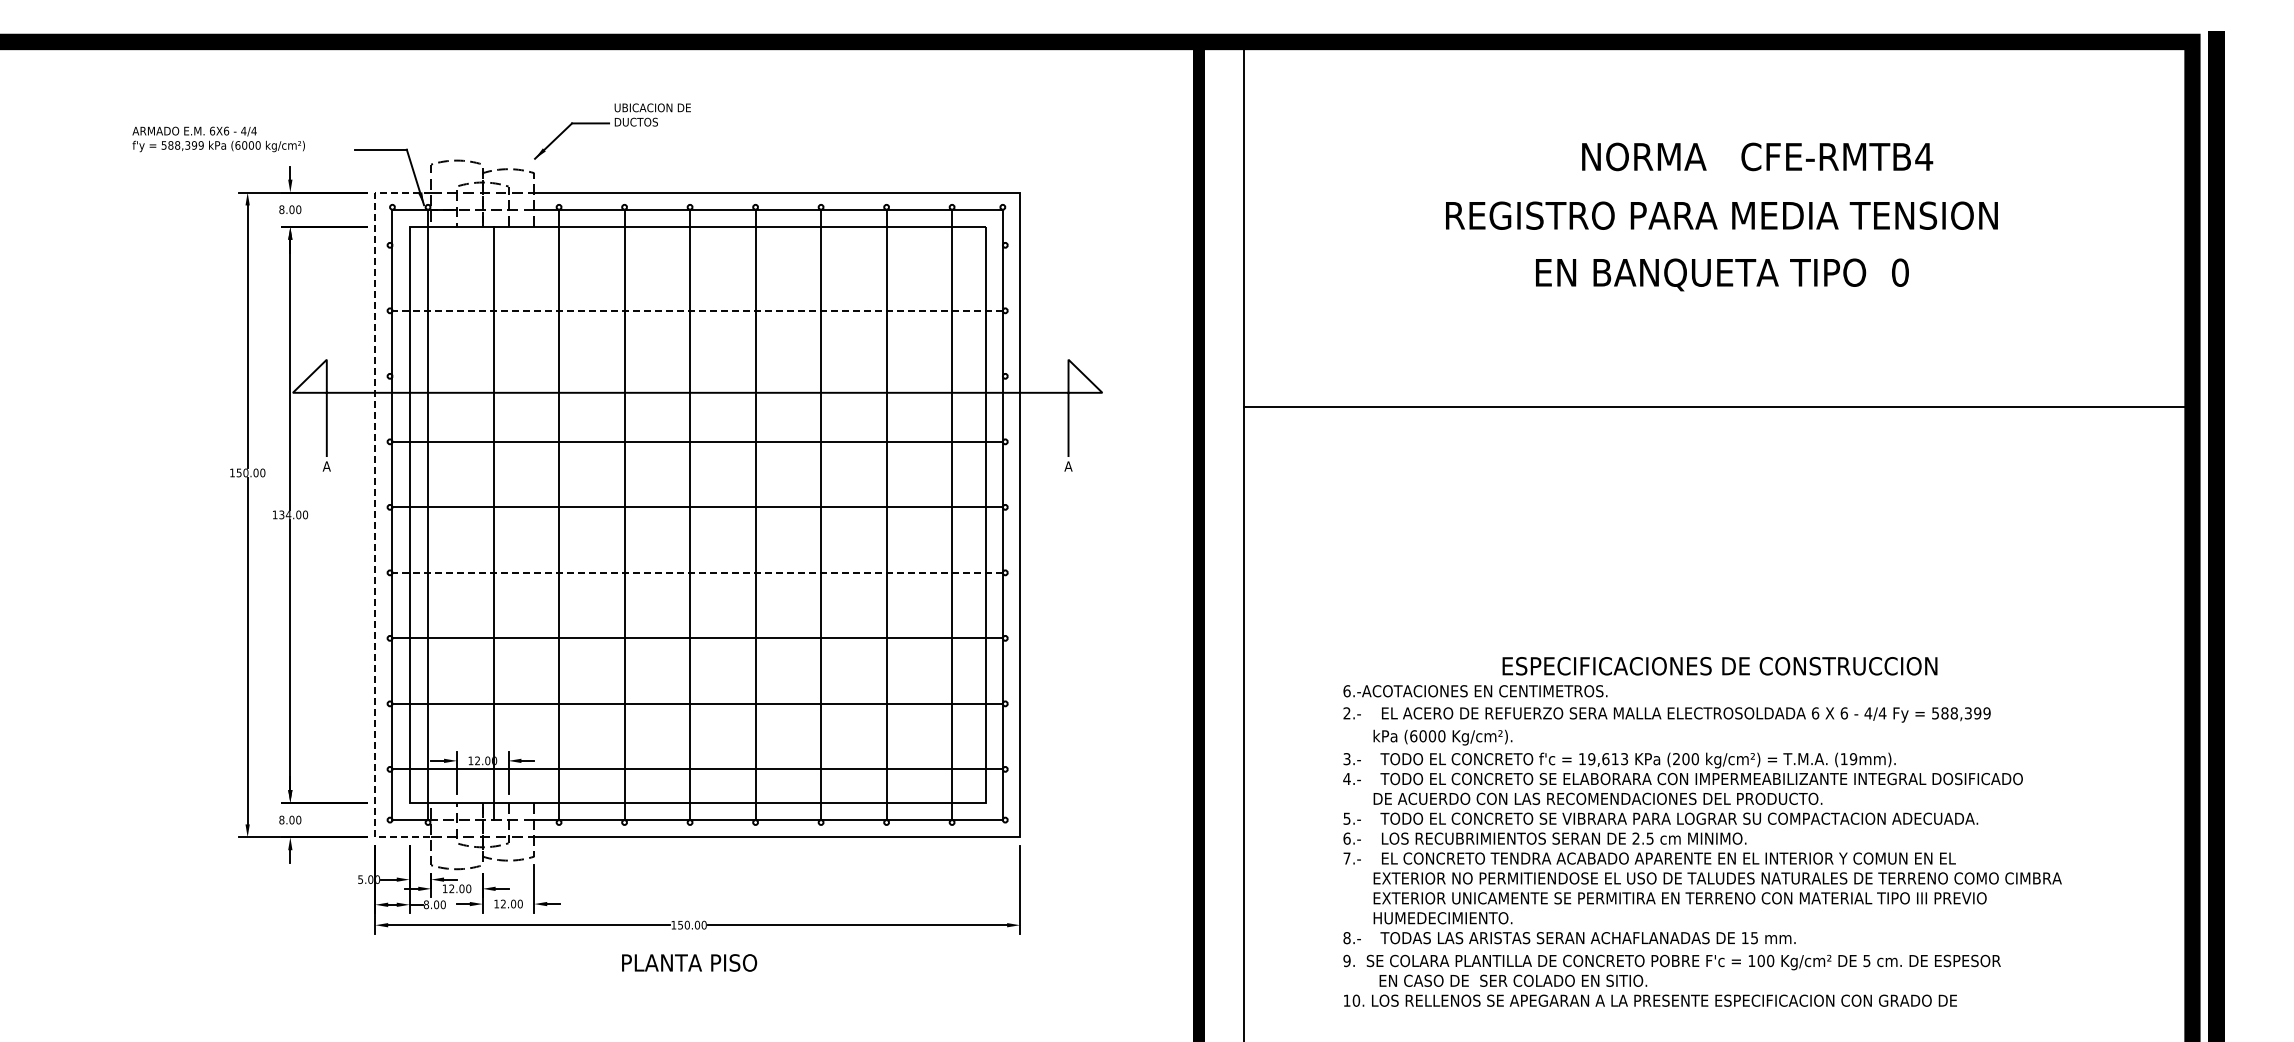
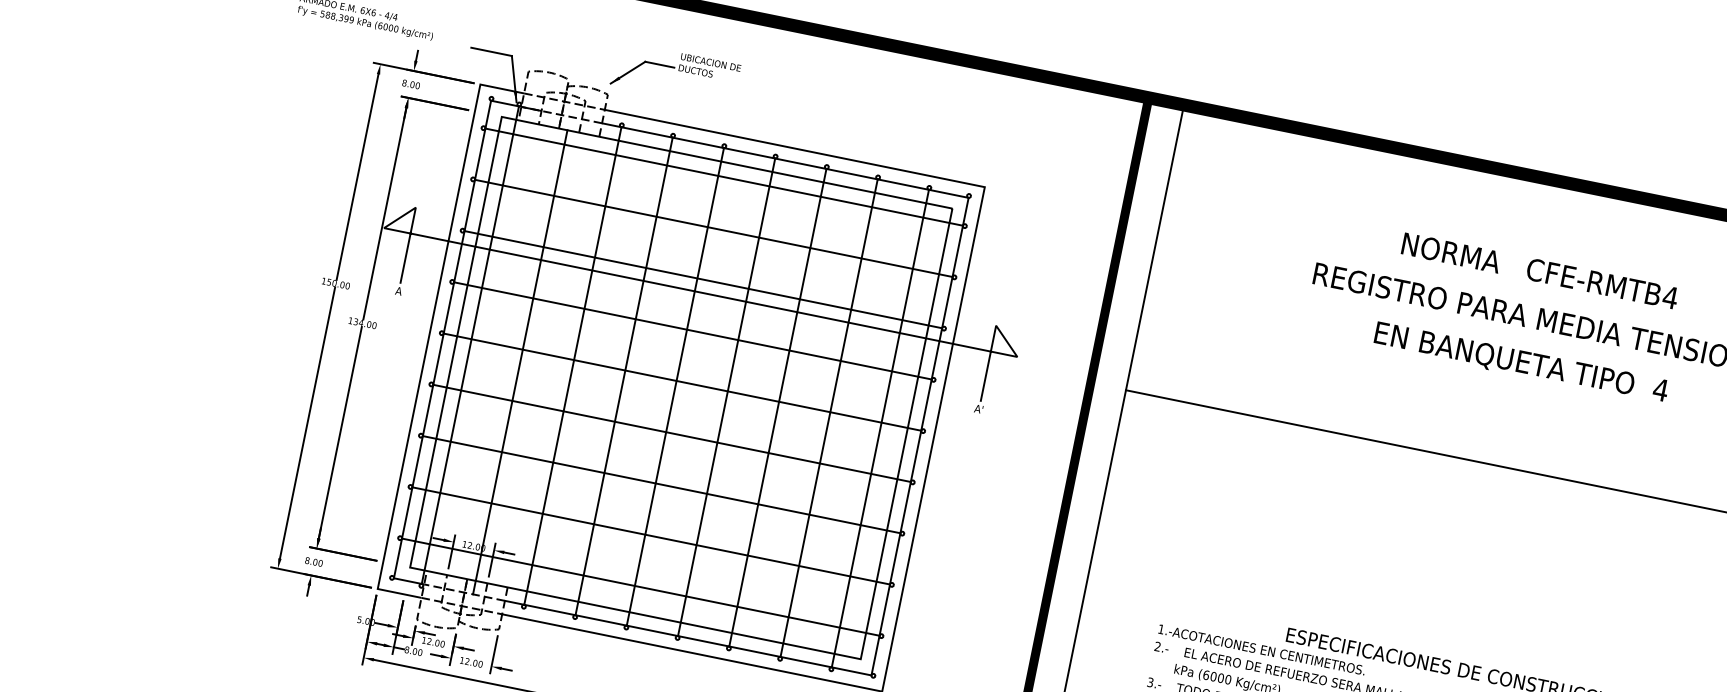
text: (1757, 156) -> (1540, 270), moved
line: (697, 245) -> (724, 177), added
text: (1900, 272) -> (1660, 389), 0 -> 4
line: (697, 310) -> (713, 228), dashed -> solid
line: (697, 376) -> (703, 279), added
text: (1067, 466) -> (978, 409), A -> A'
line: (375, 515) -> (429, 337), dashed -> solid
line: (697, 572) -> (672, 433), dashed -> solid
text: (1346, 691) -> (1160, 629), 6.-ACOTACIONES -> 1.-ACOTACIONES

